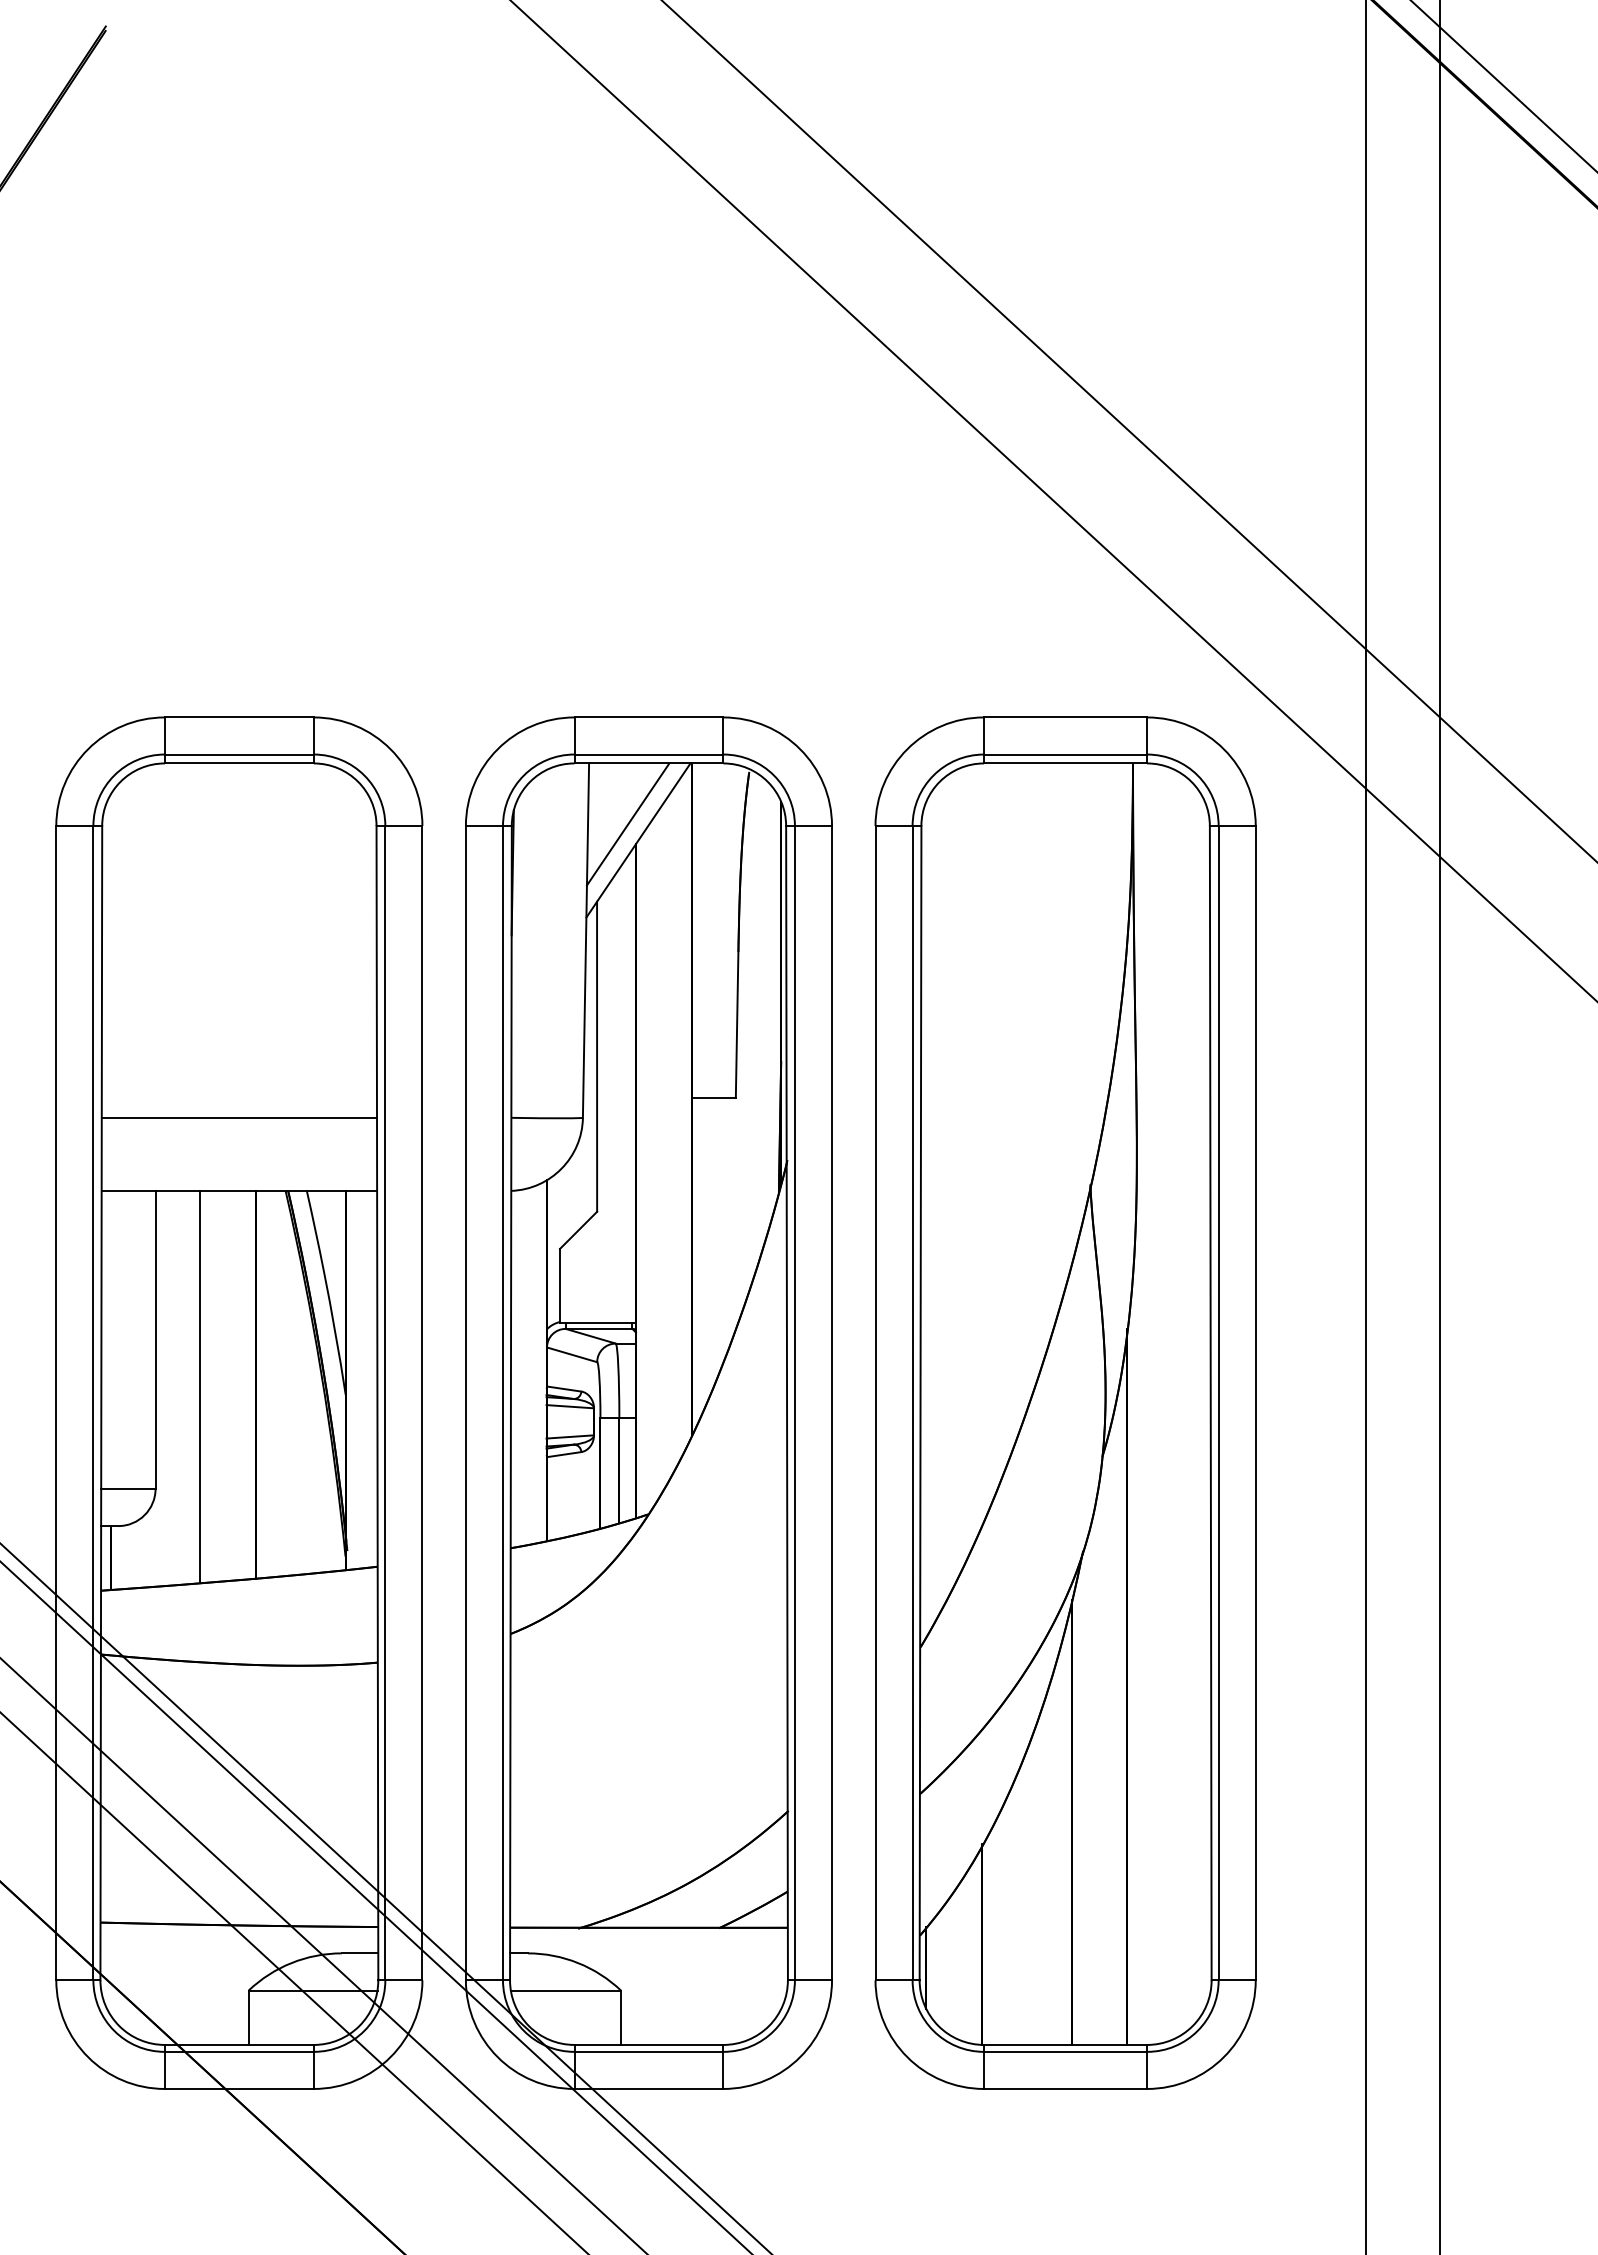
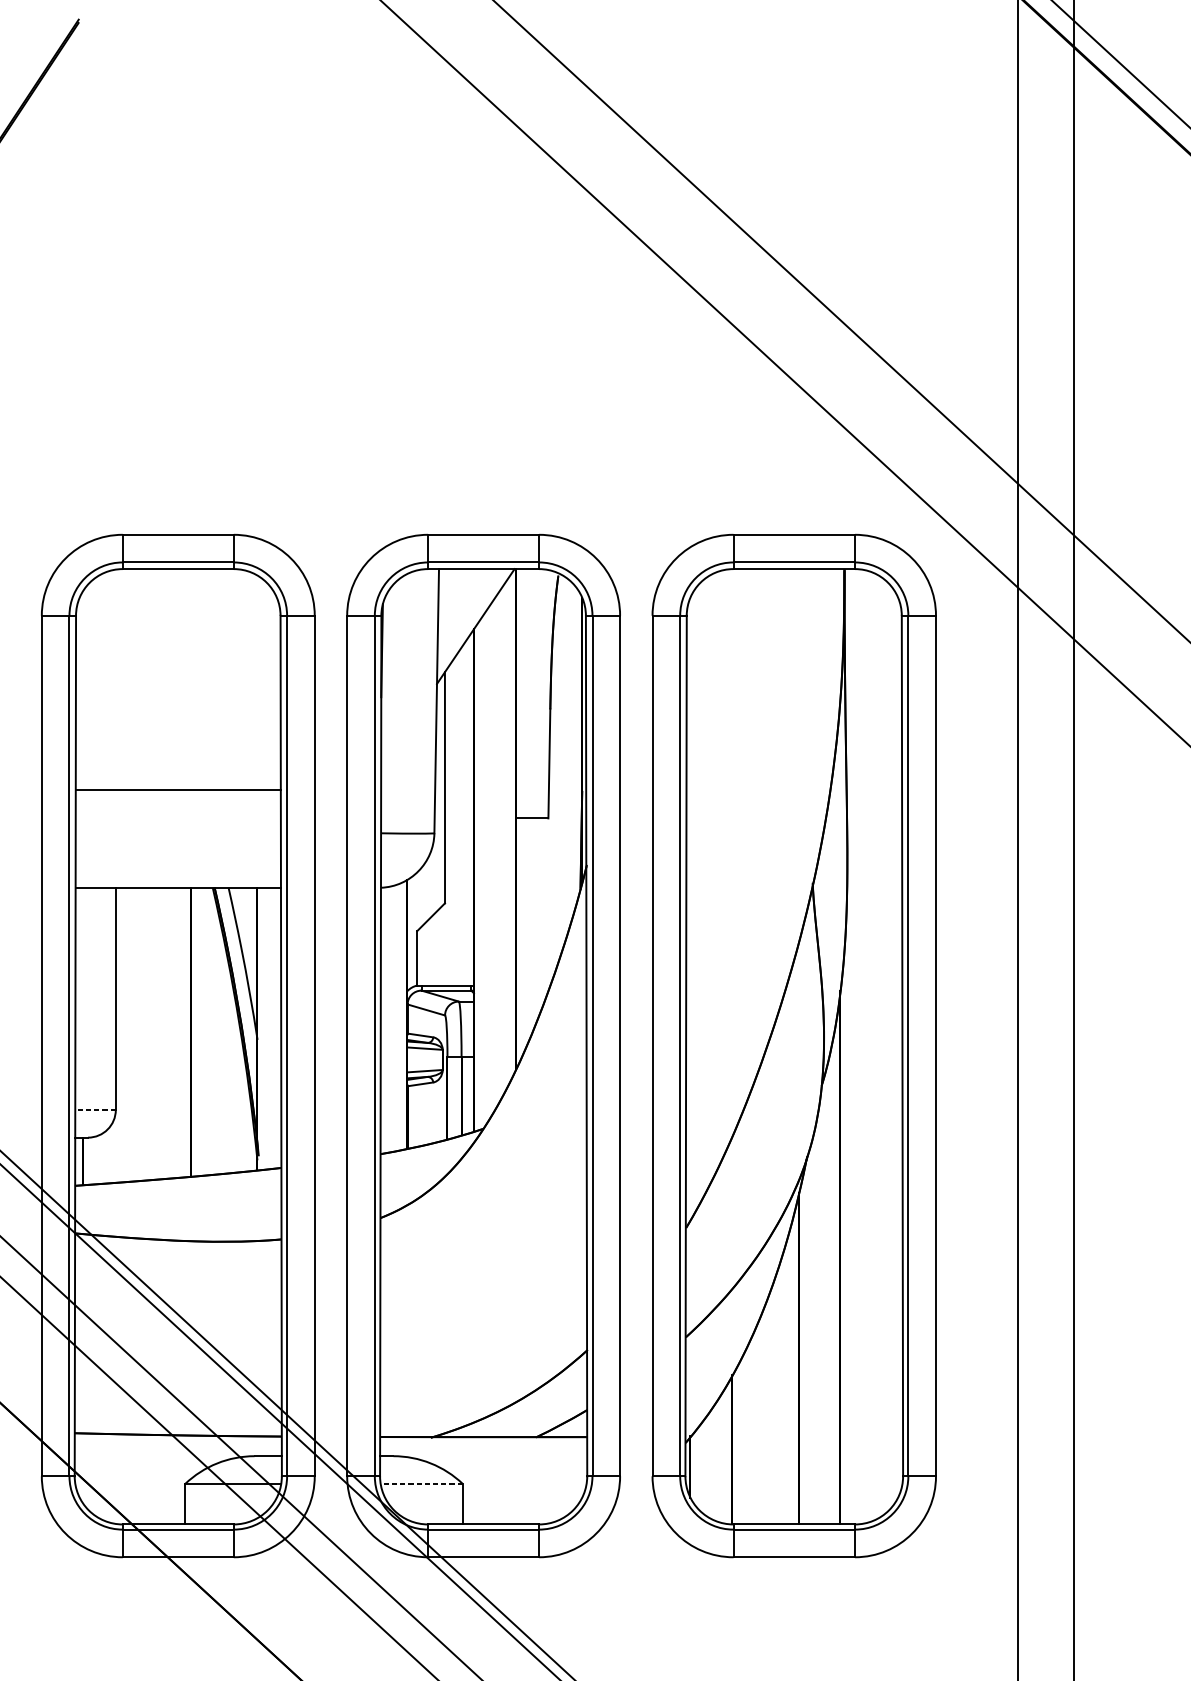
line: (627, 824) -> (467, 614), removed
line: (238, 1117) -> (177, 789), moved
line: (200, 1387) -> (149, 1034), removed
line: (127, 1488) -> (94, 1109), solid -> dashed
line: (565, 1990) -> (421, 1483), solid -> dashed

